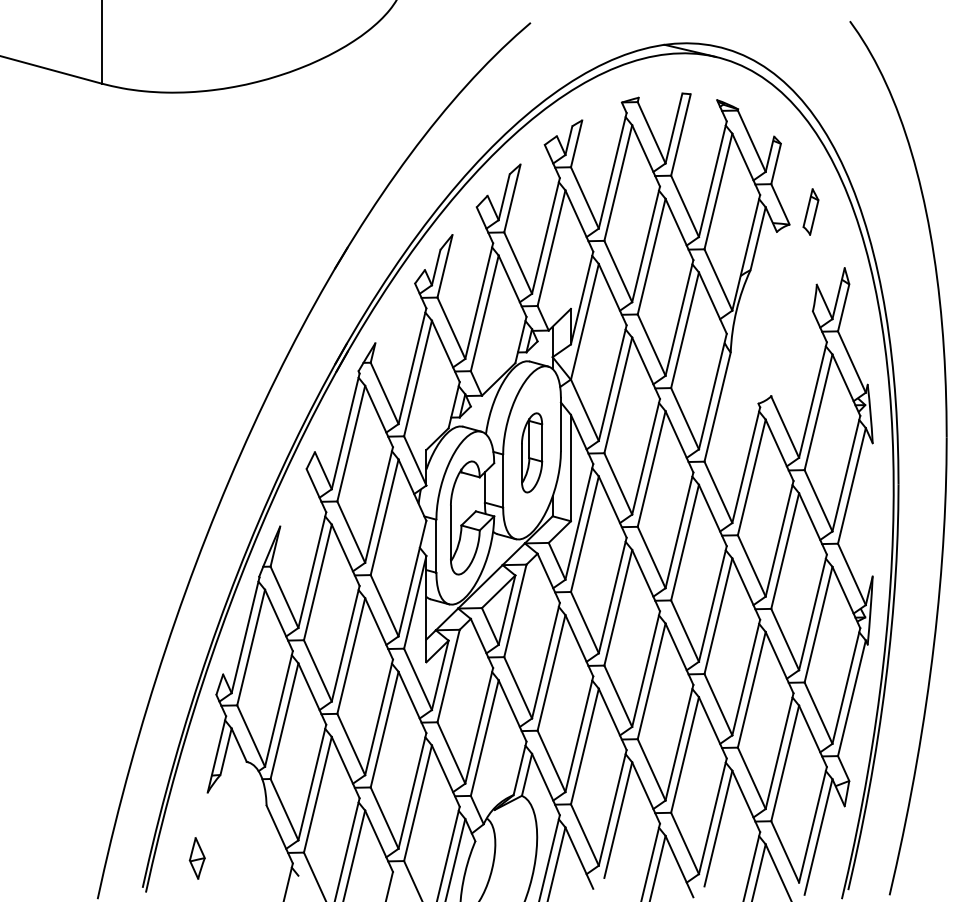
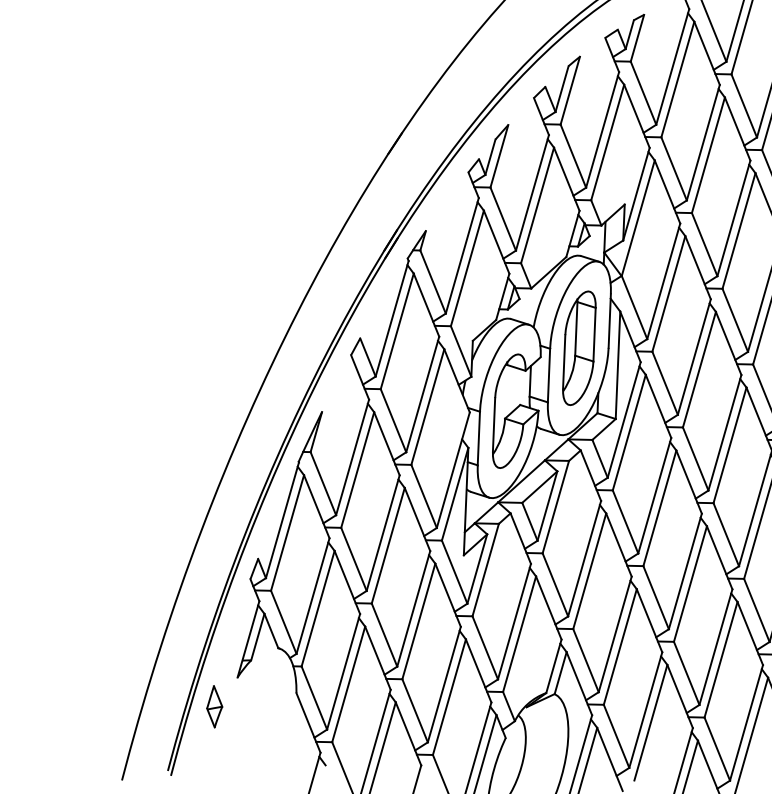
part: (531, 452) -> (578, 347), size x1.43
part: (196, 858) -> (213, 706), moved

